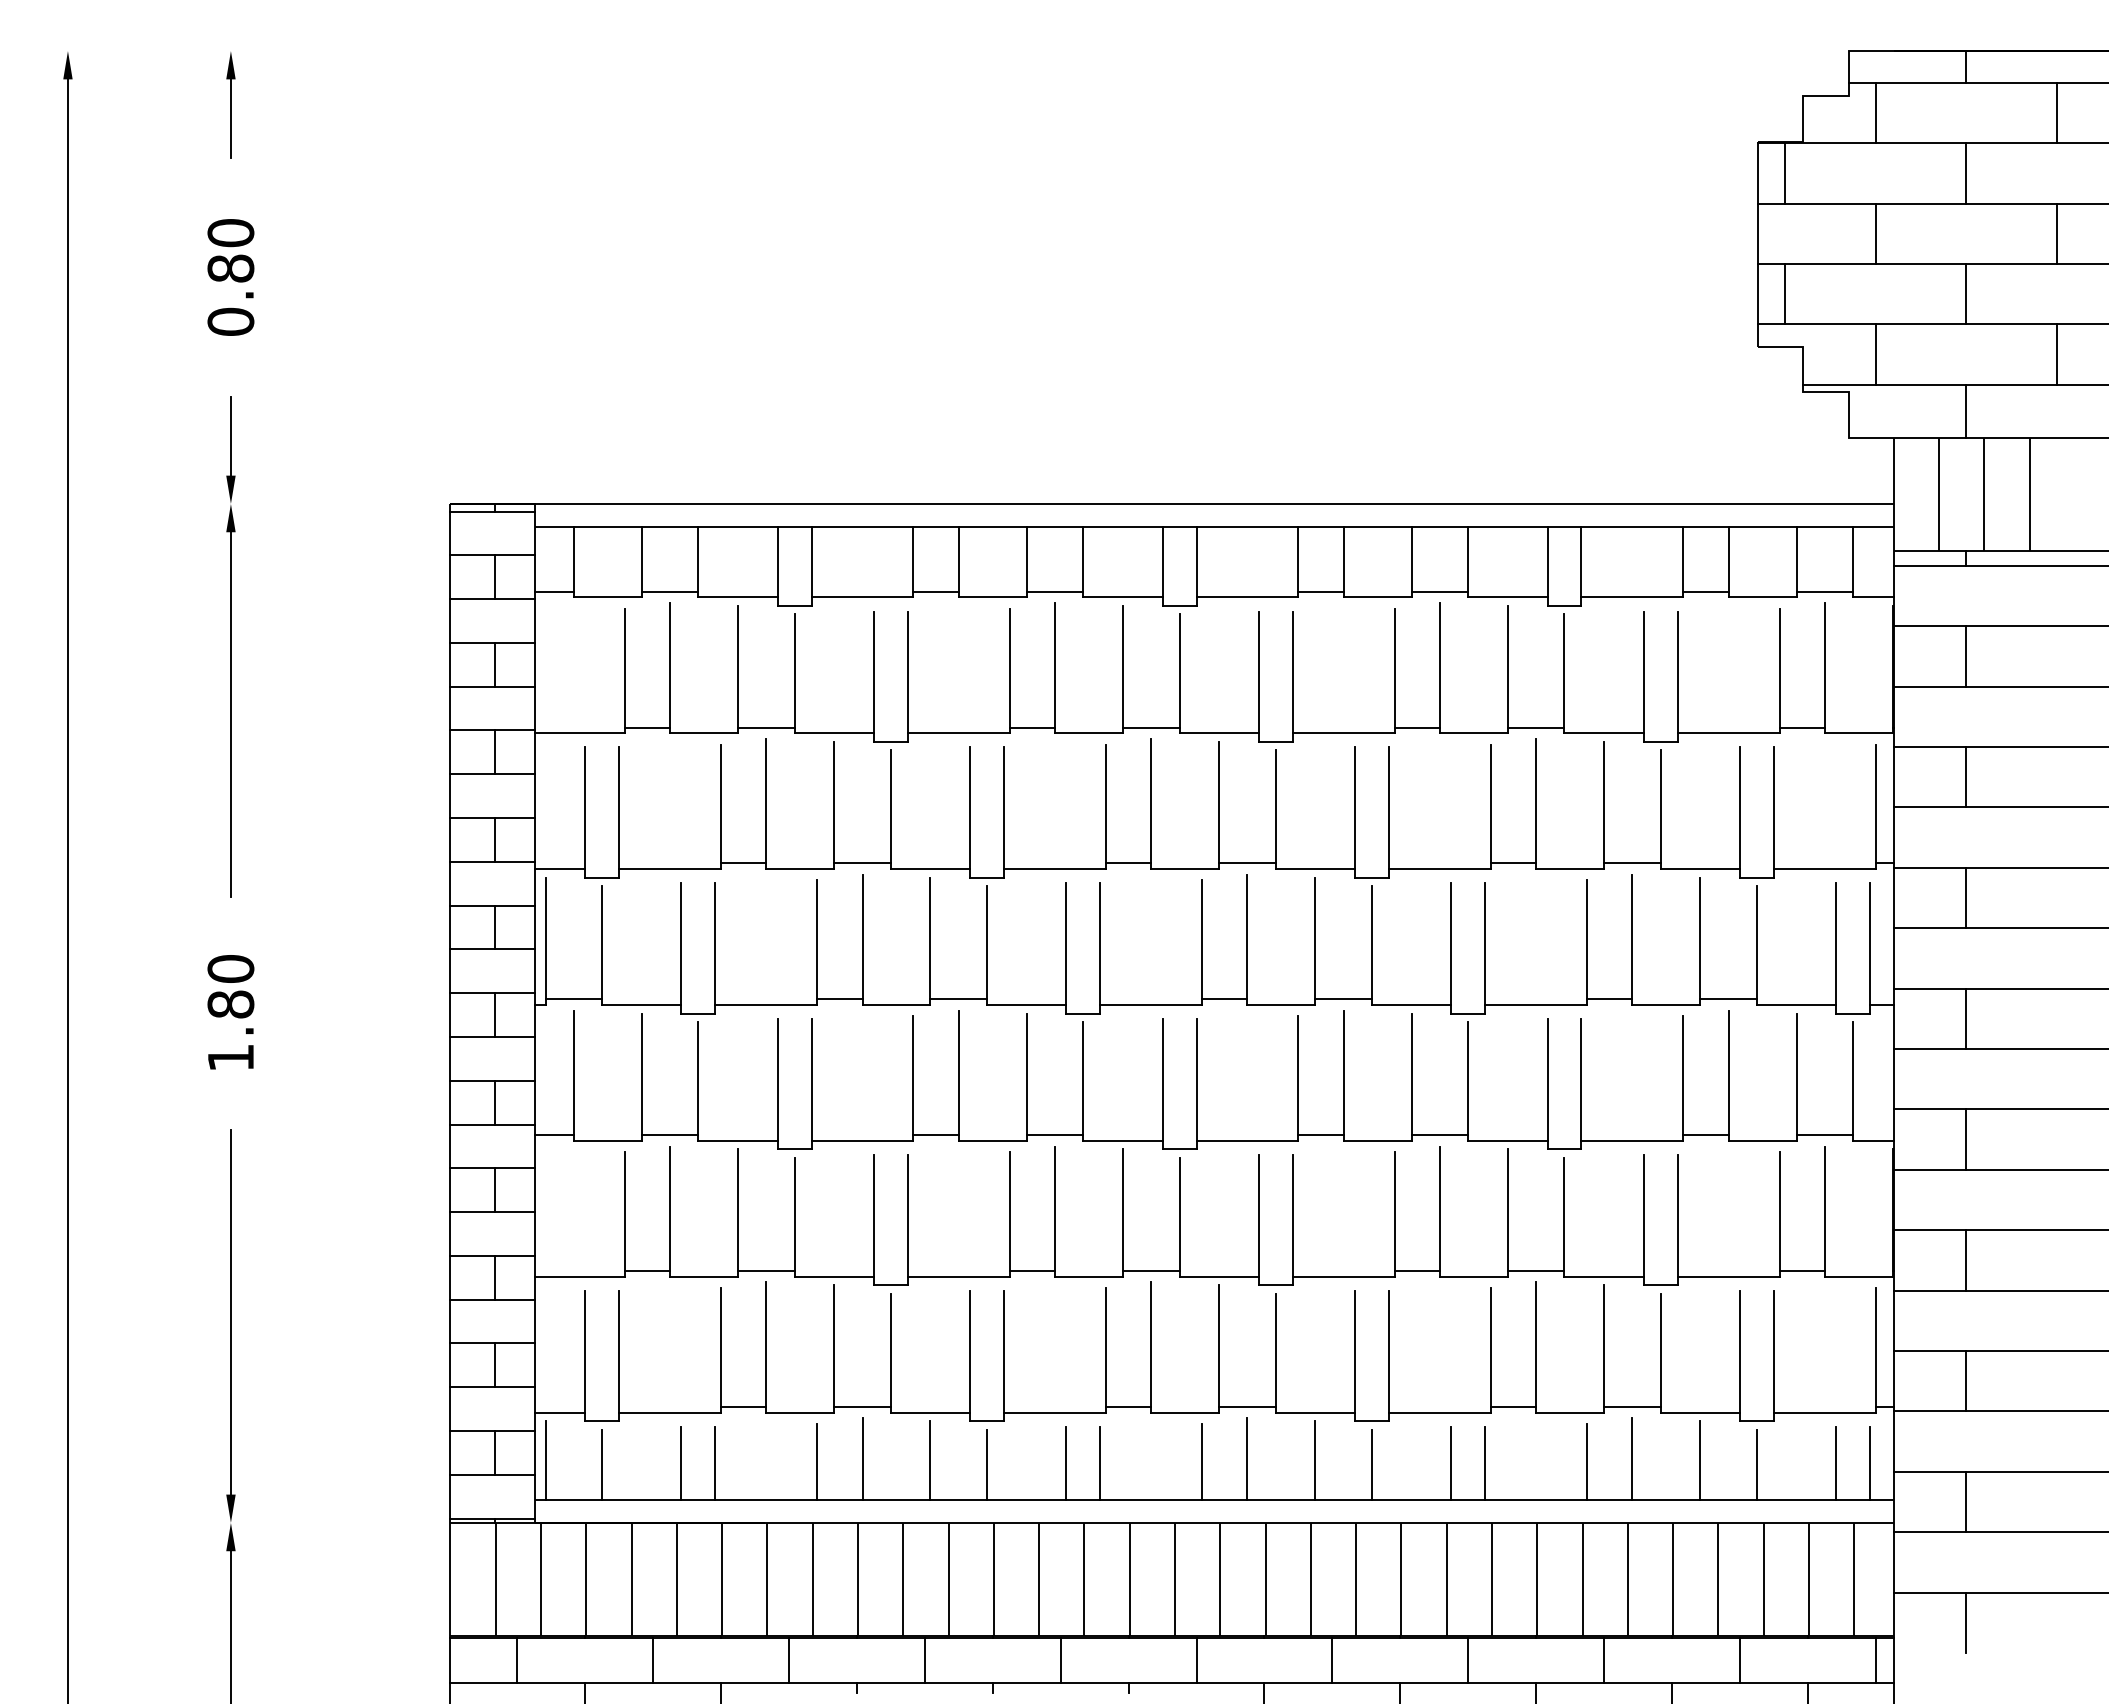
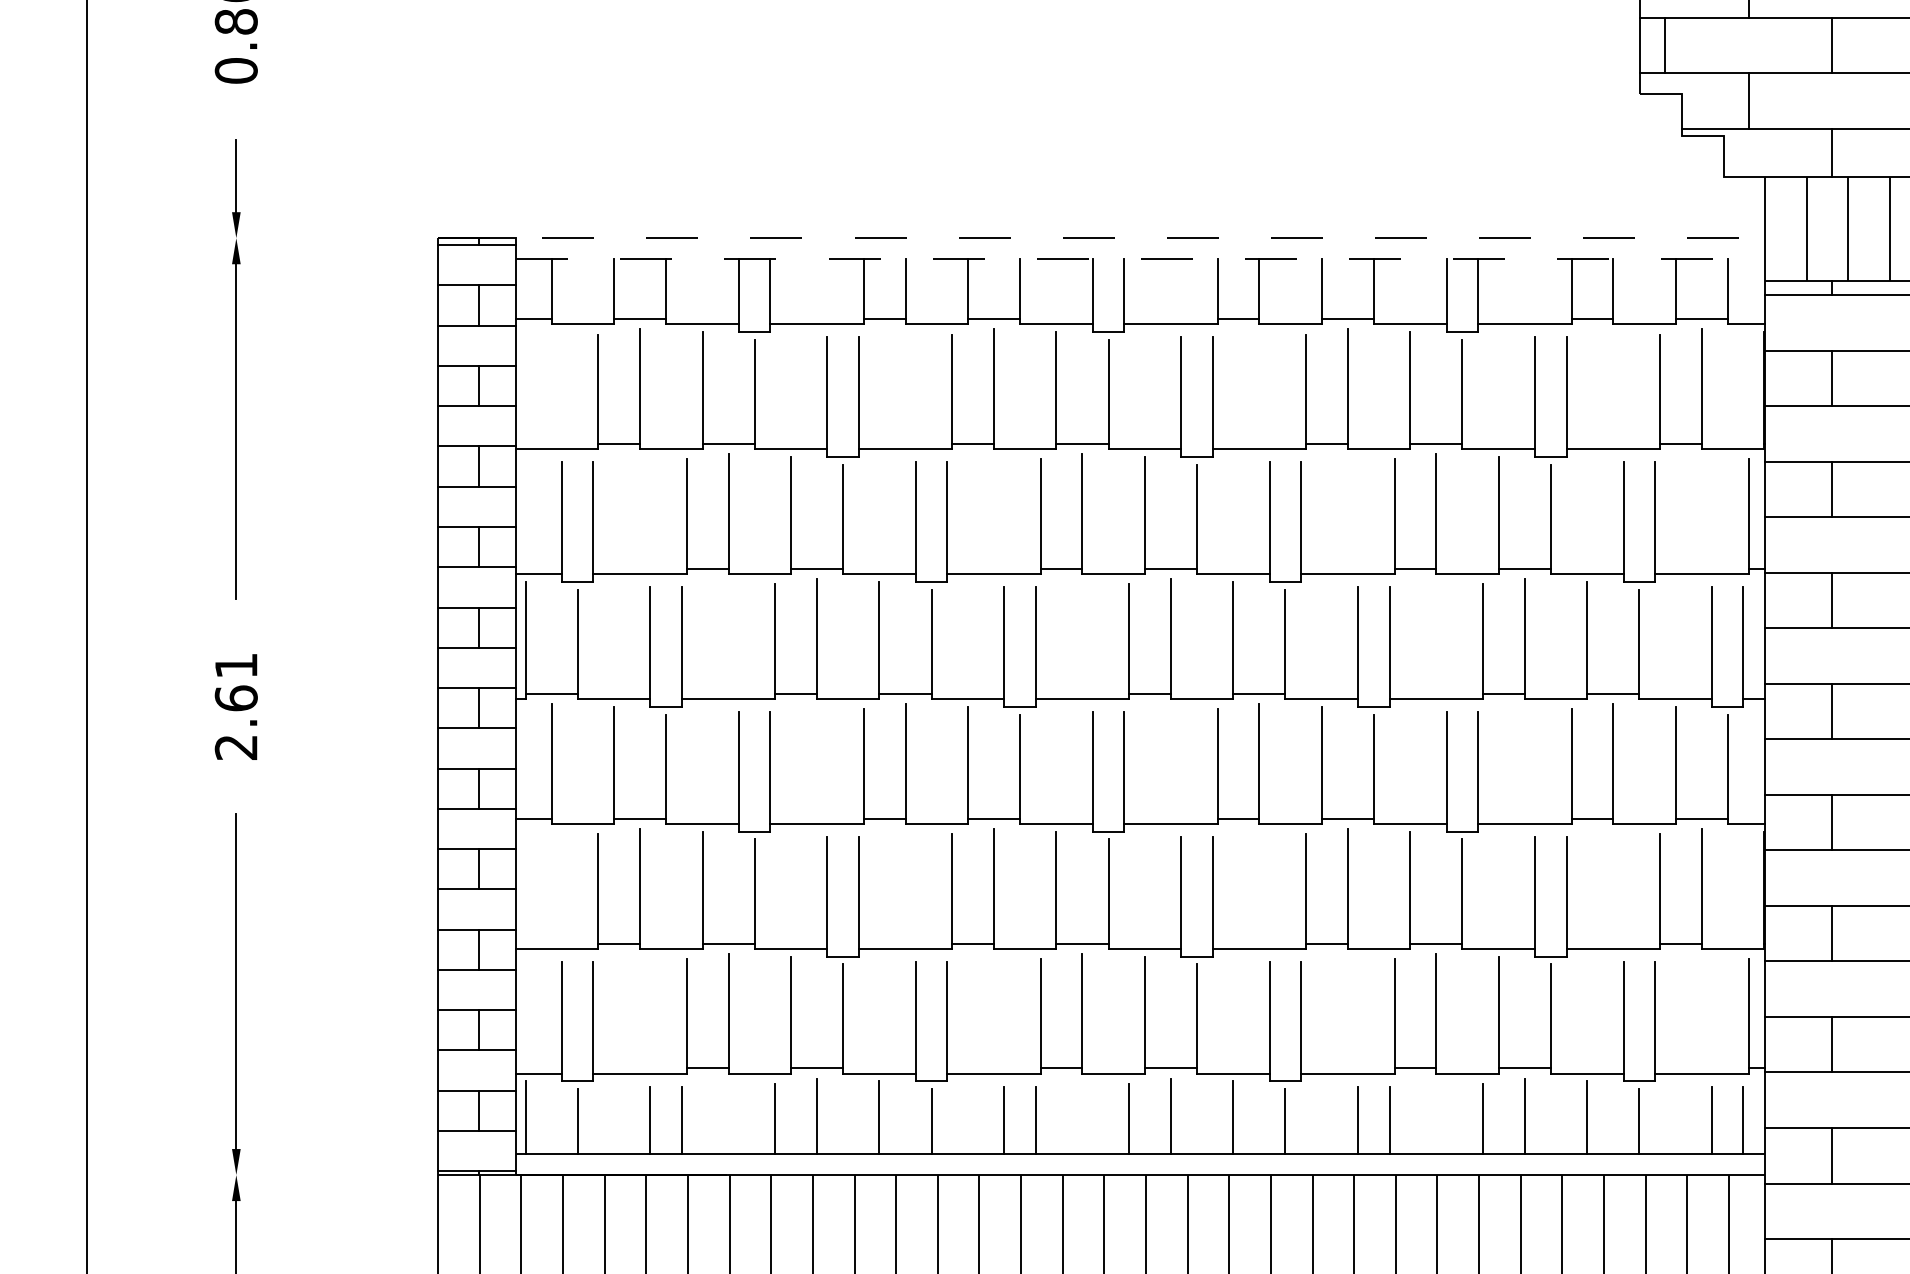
line: (1172, 503) -> (1102, 237), solid -> dashed
line: (1215, 526) -> (1141, 258), solid -> dashed
text: (230, 1013) -> (235, 706), 1.80 -> 2.61

